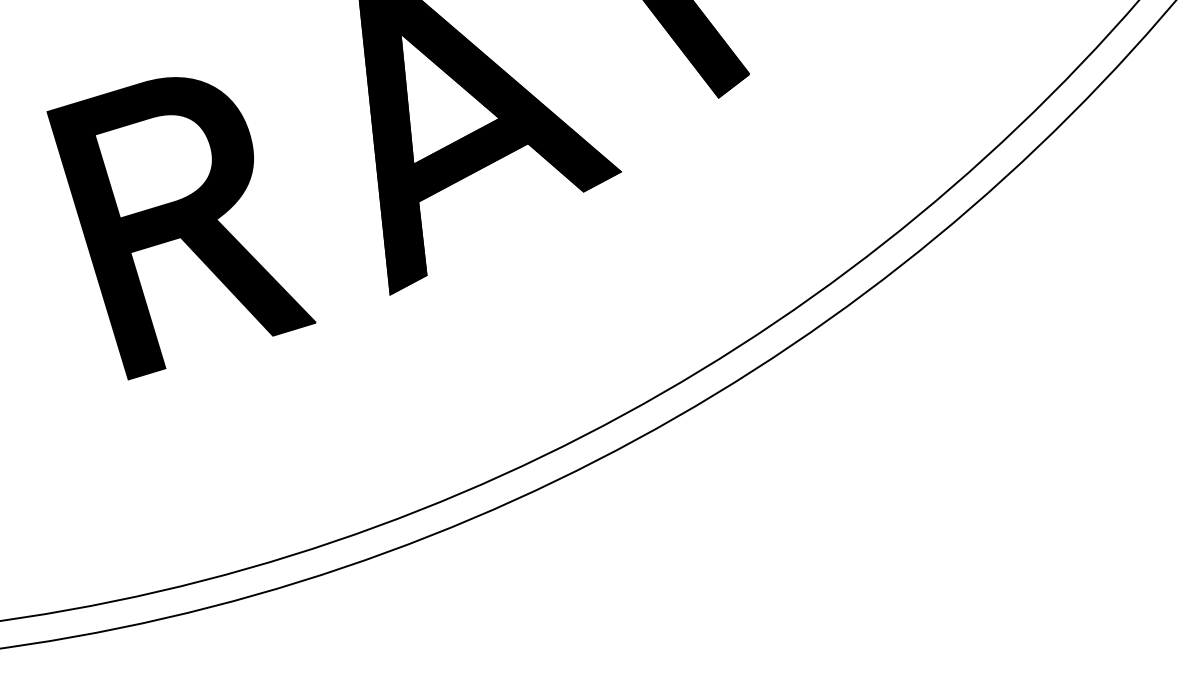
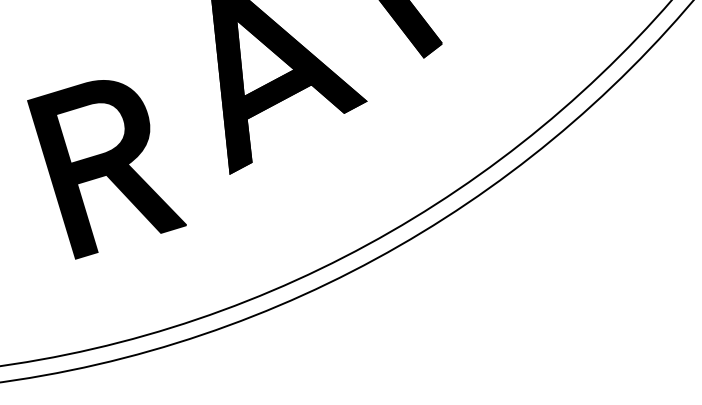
part: (180, 228) -> (106, 169), moved

